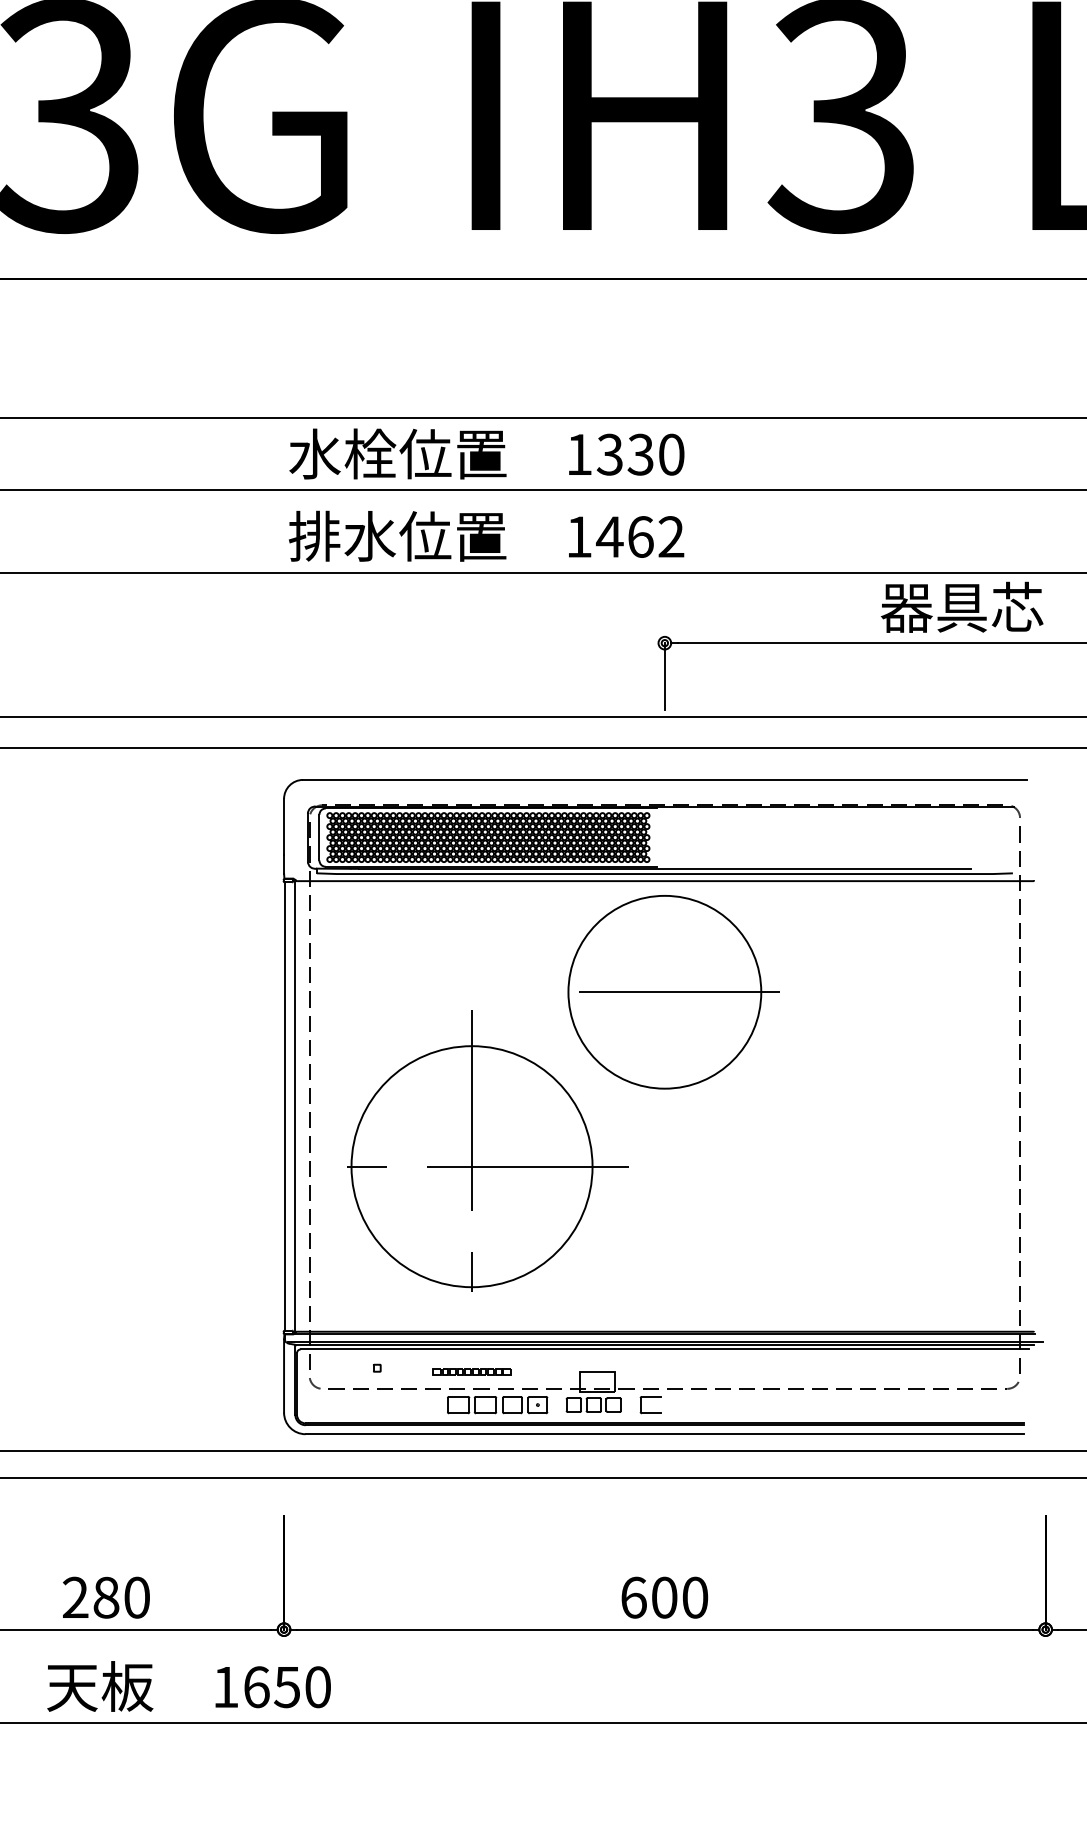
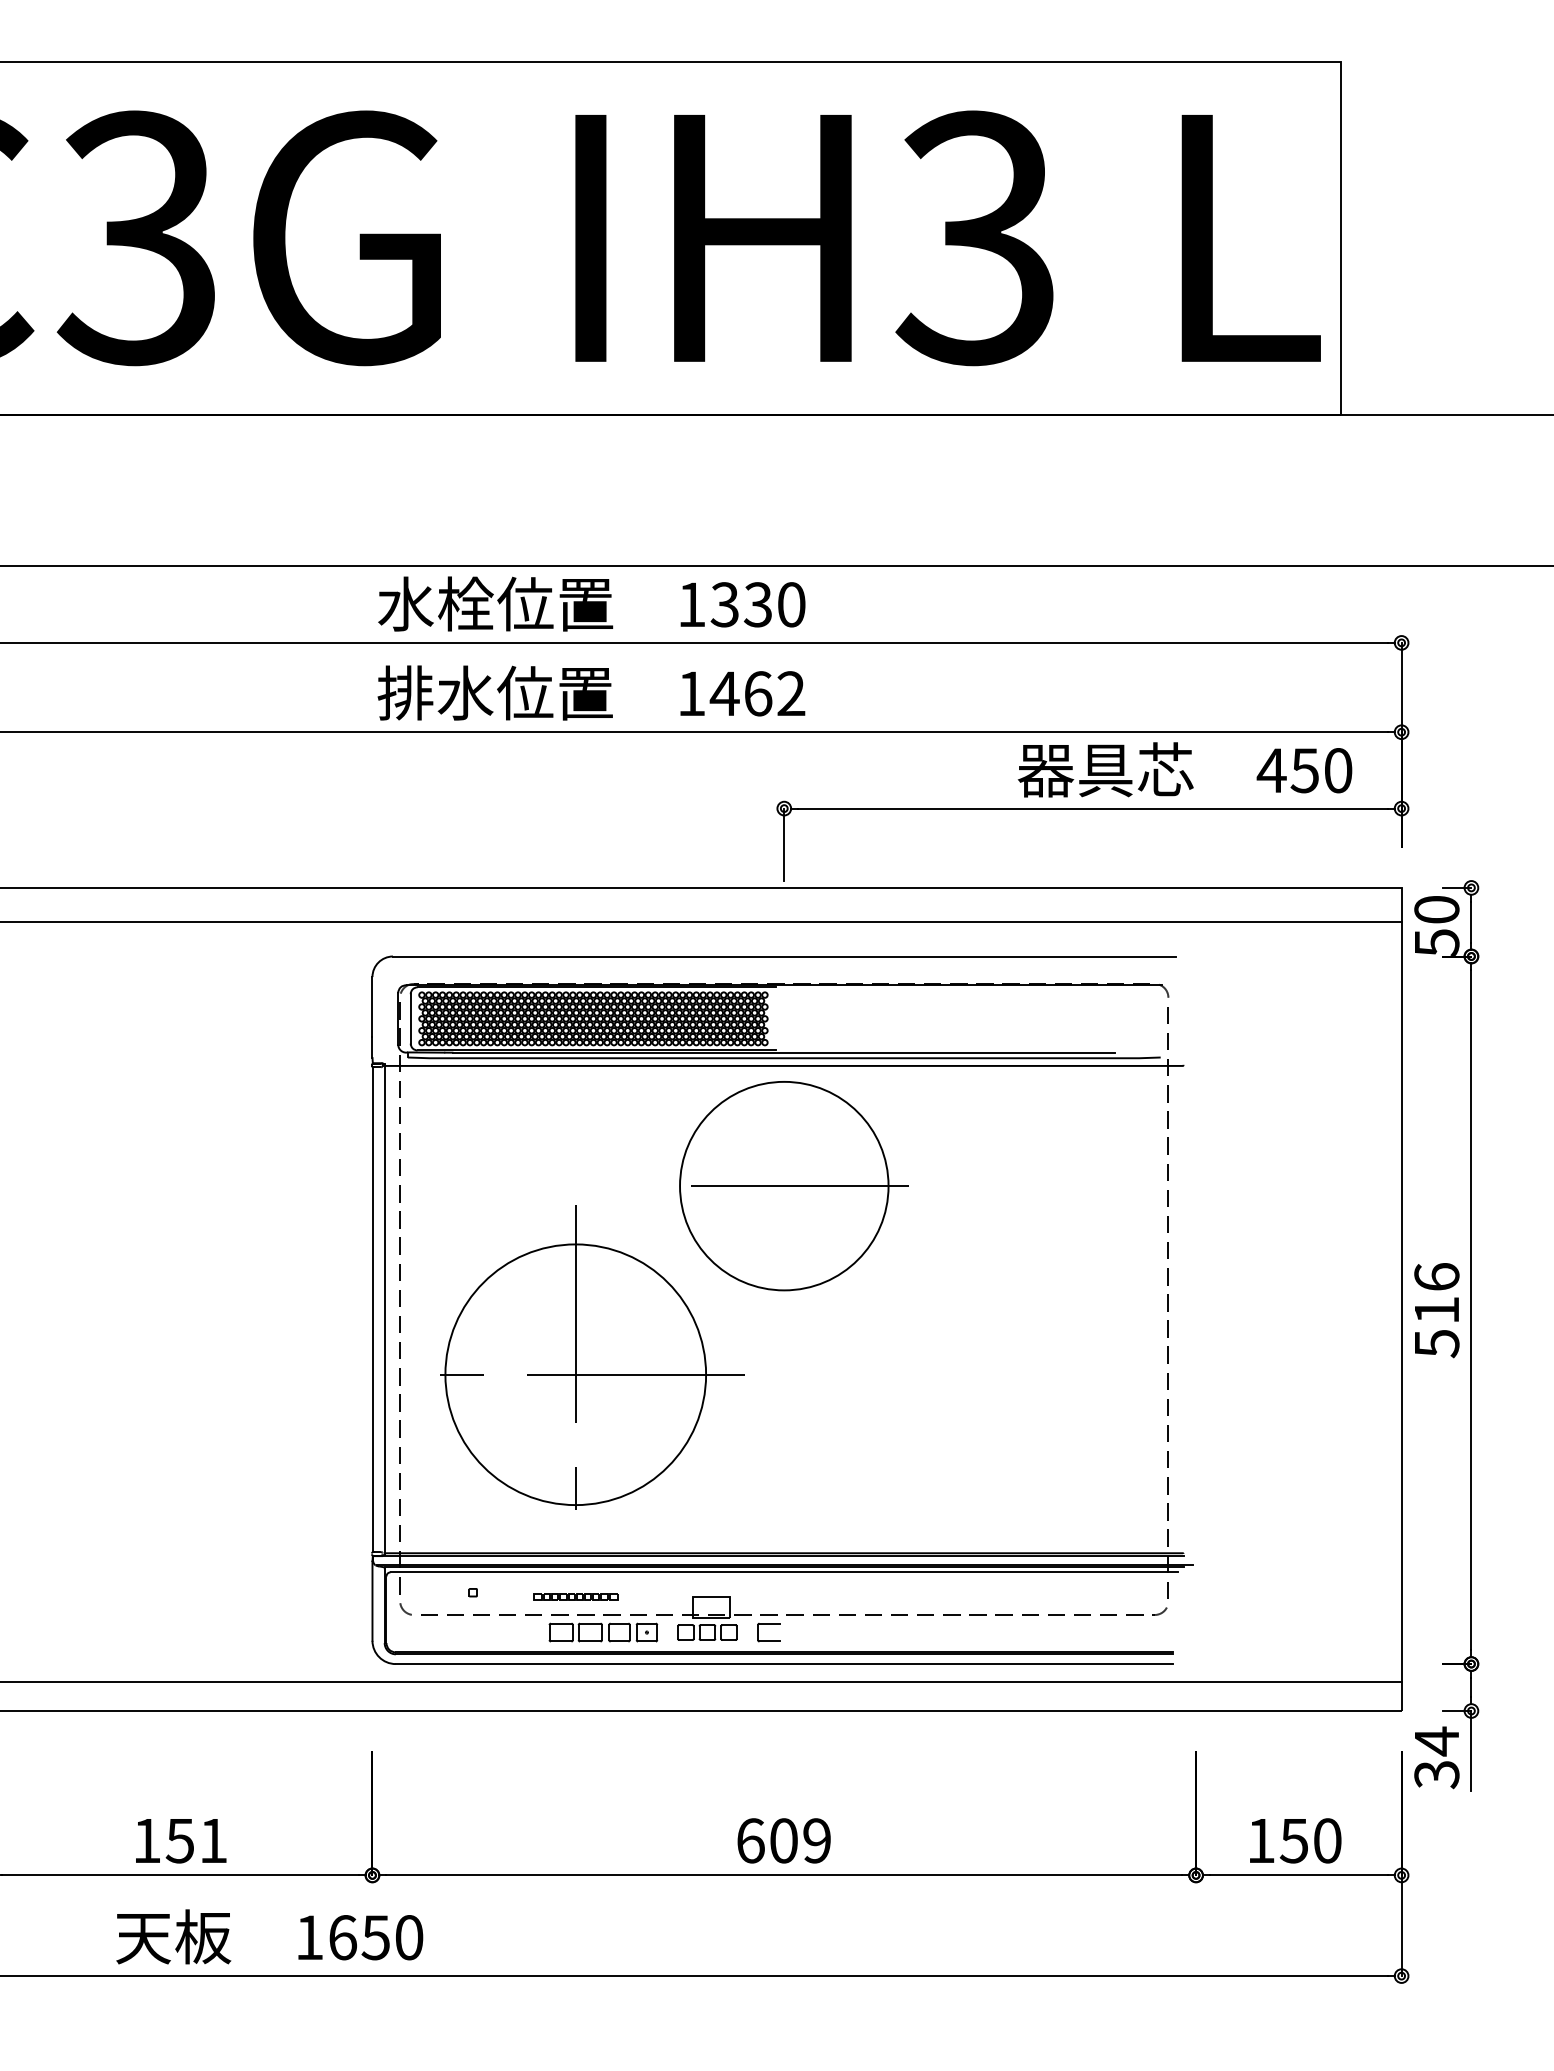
text: (106, 1597) -> (180, 1840), 280 -> 151
text: (694, 1597) -> (816, 1840), 600 -> 609

